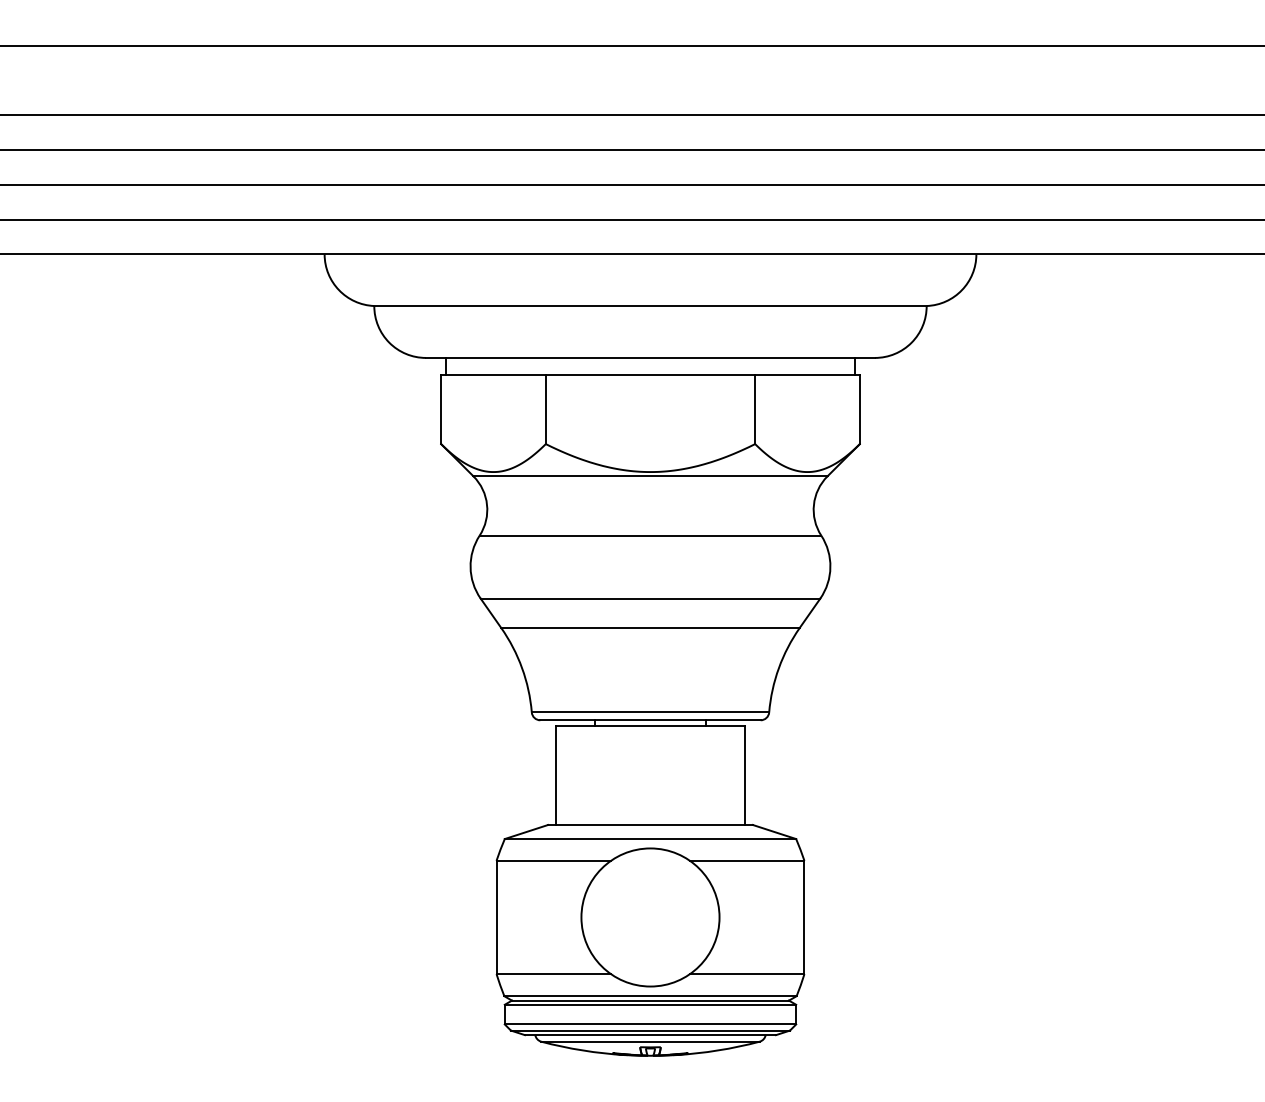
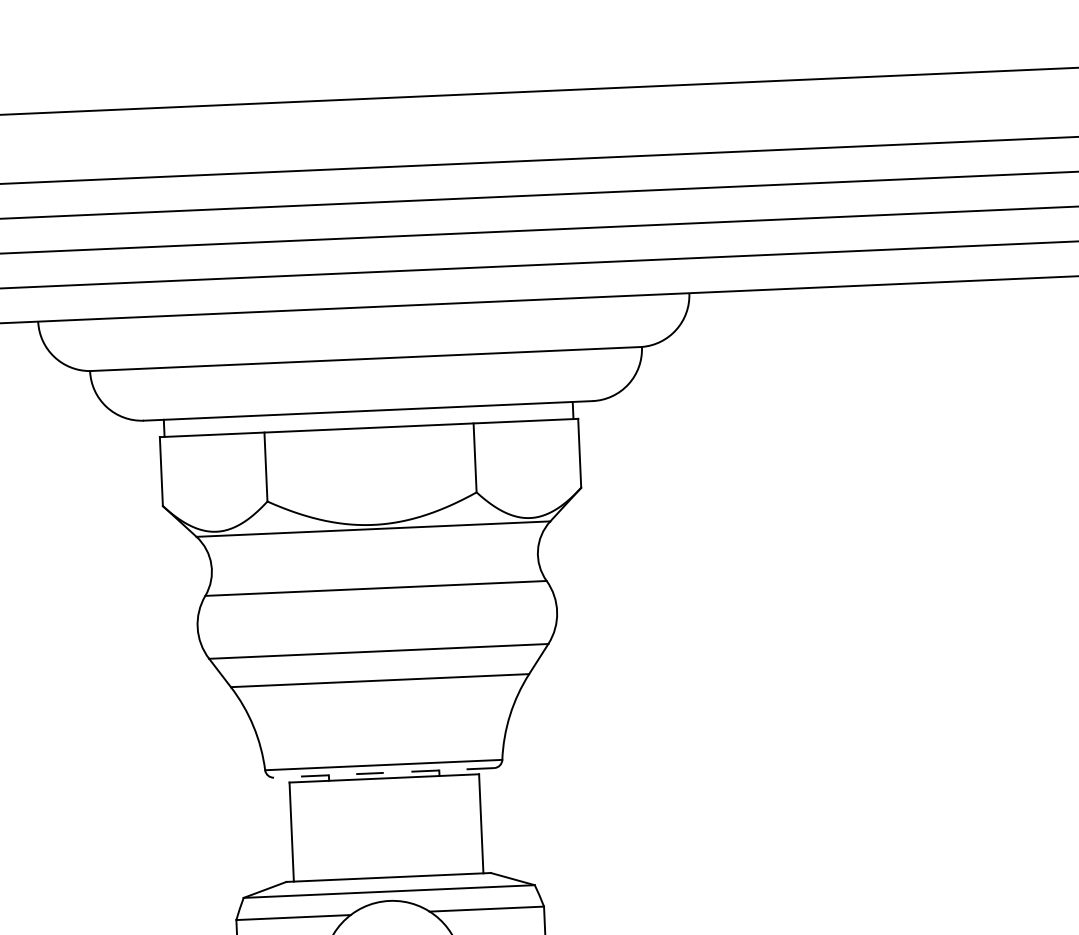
line: (650, 720) -> (384, 773), solid -> dashed

